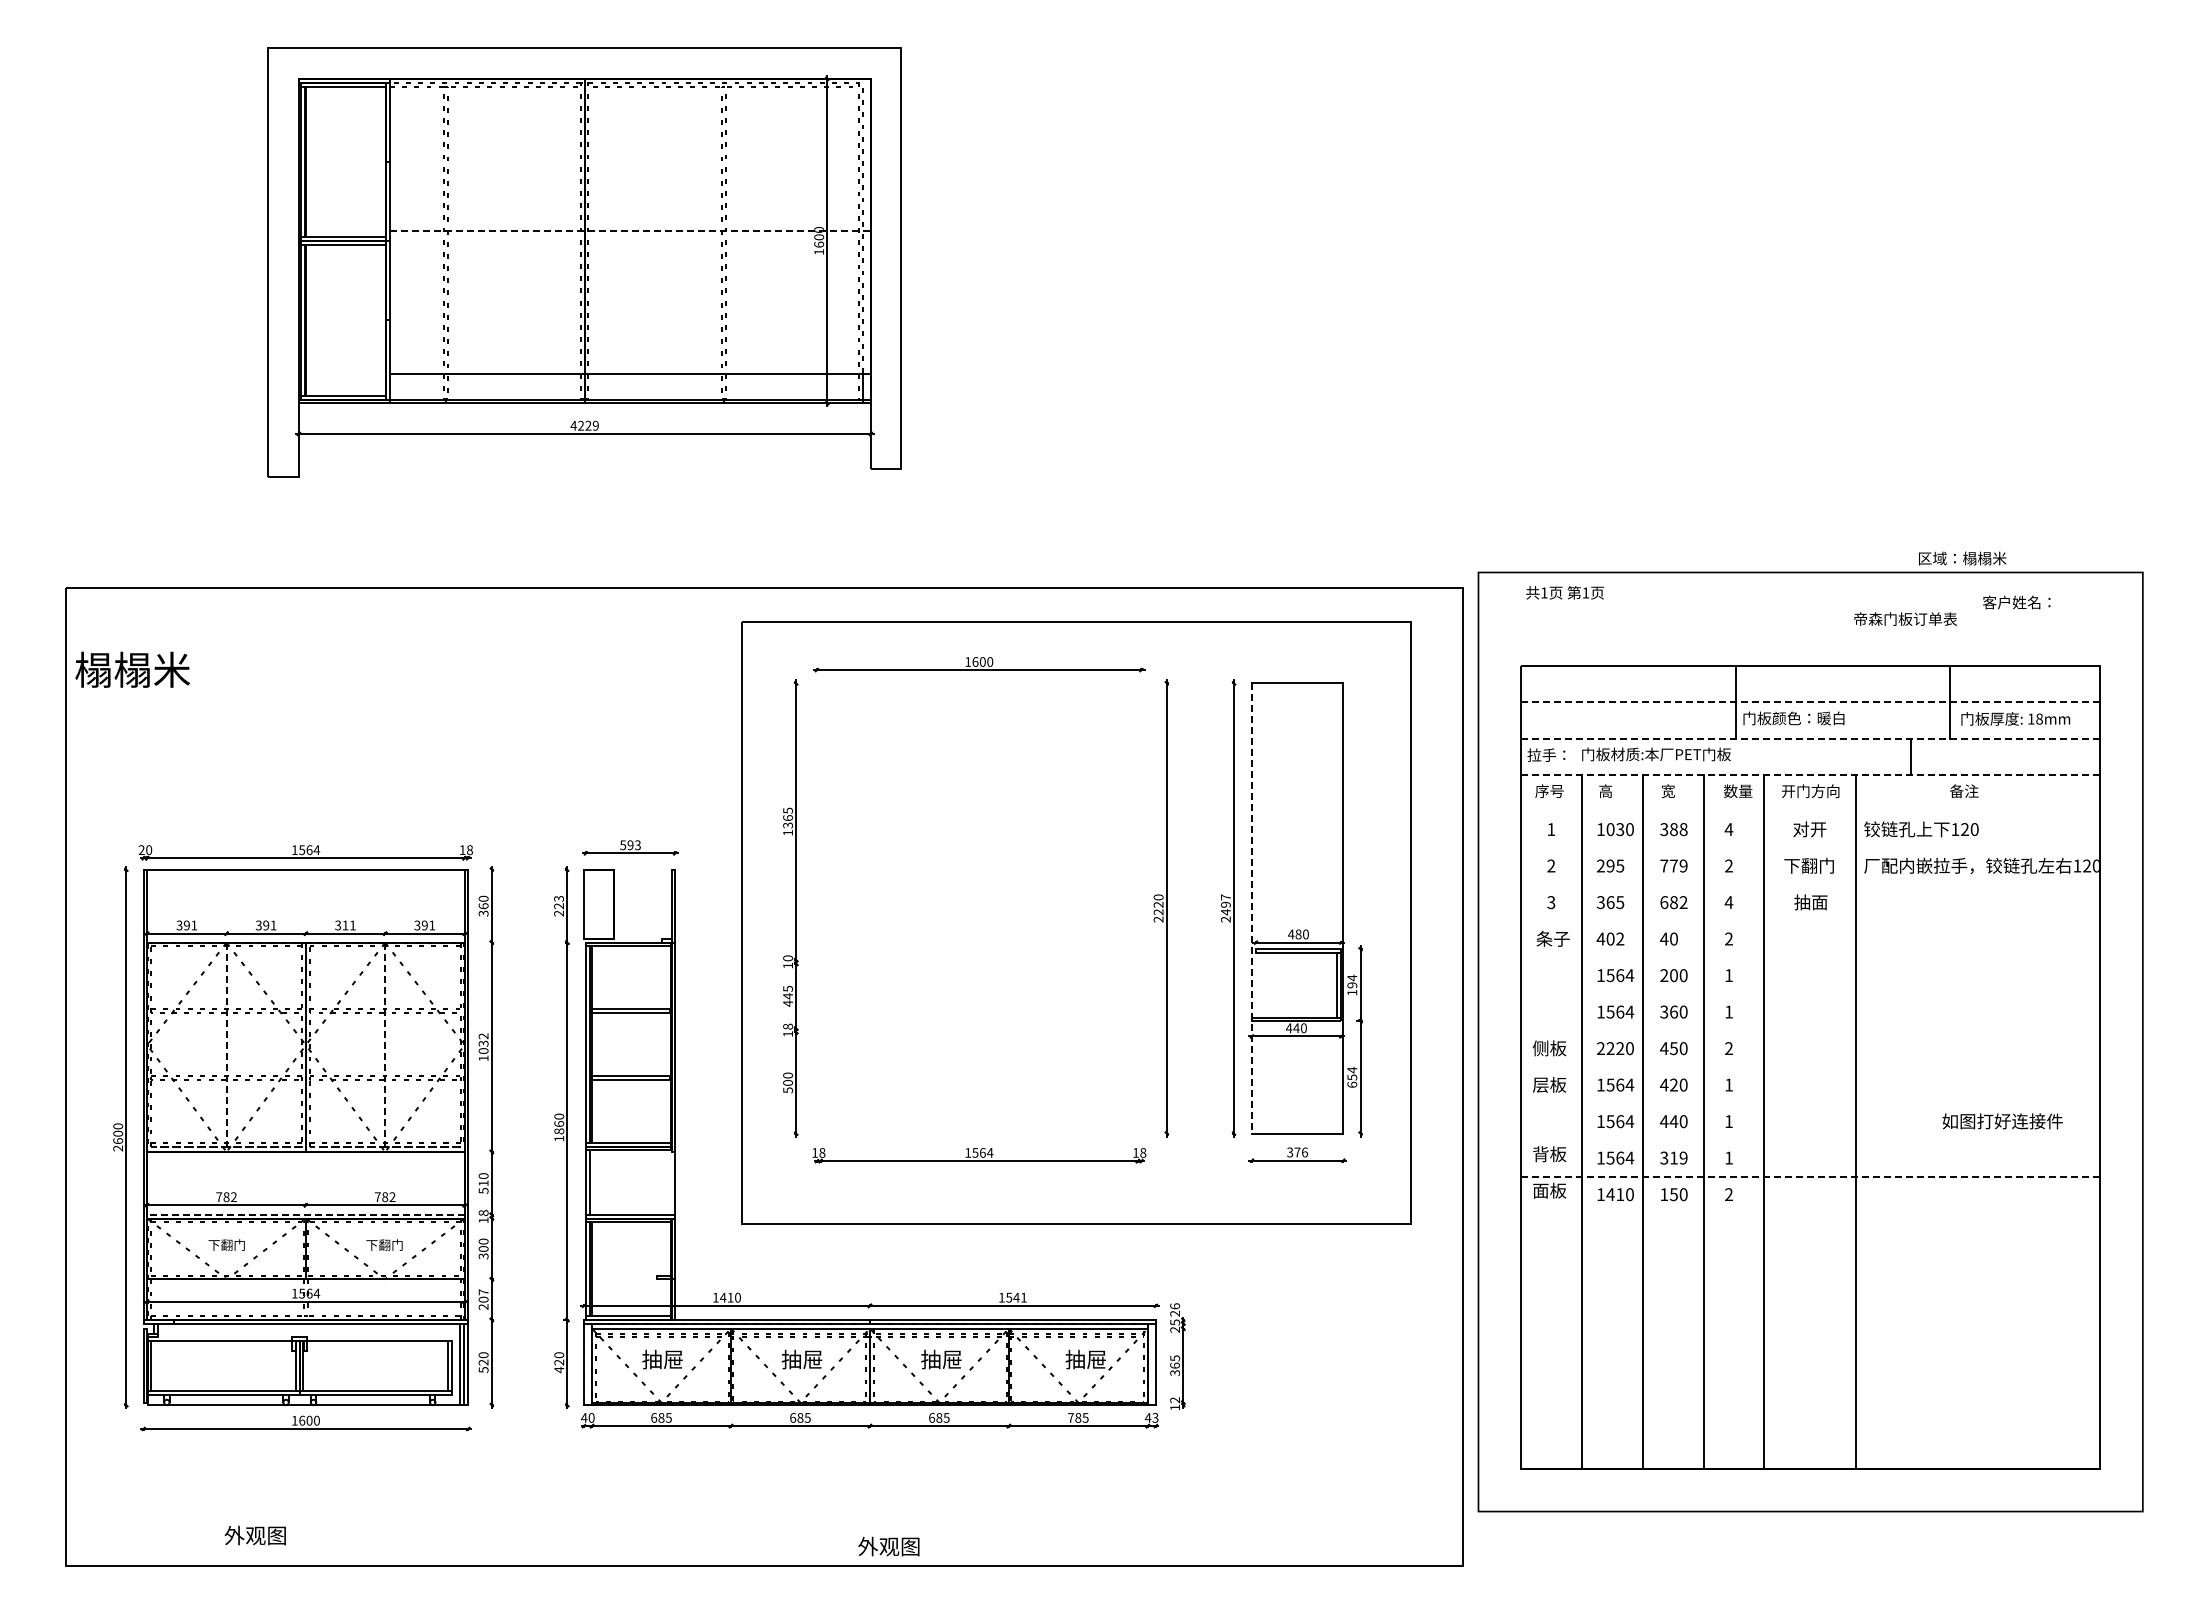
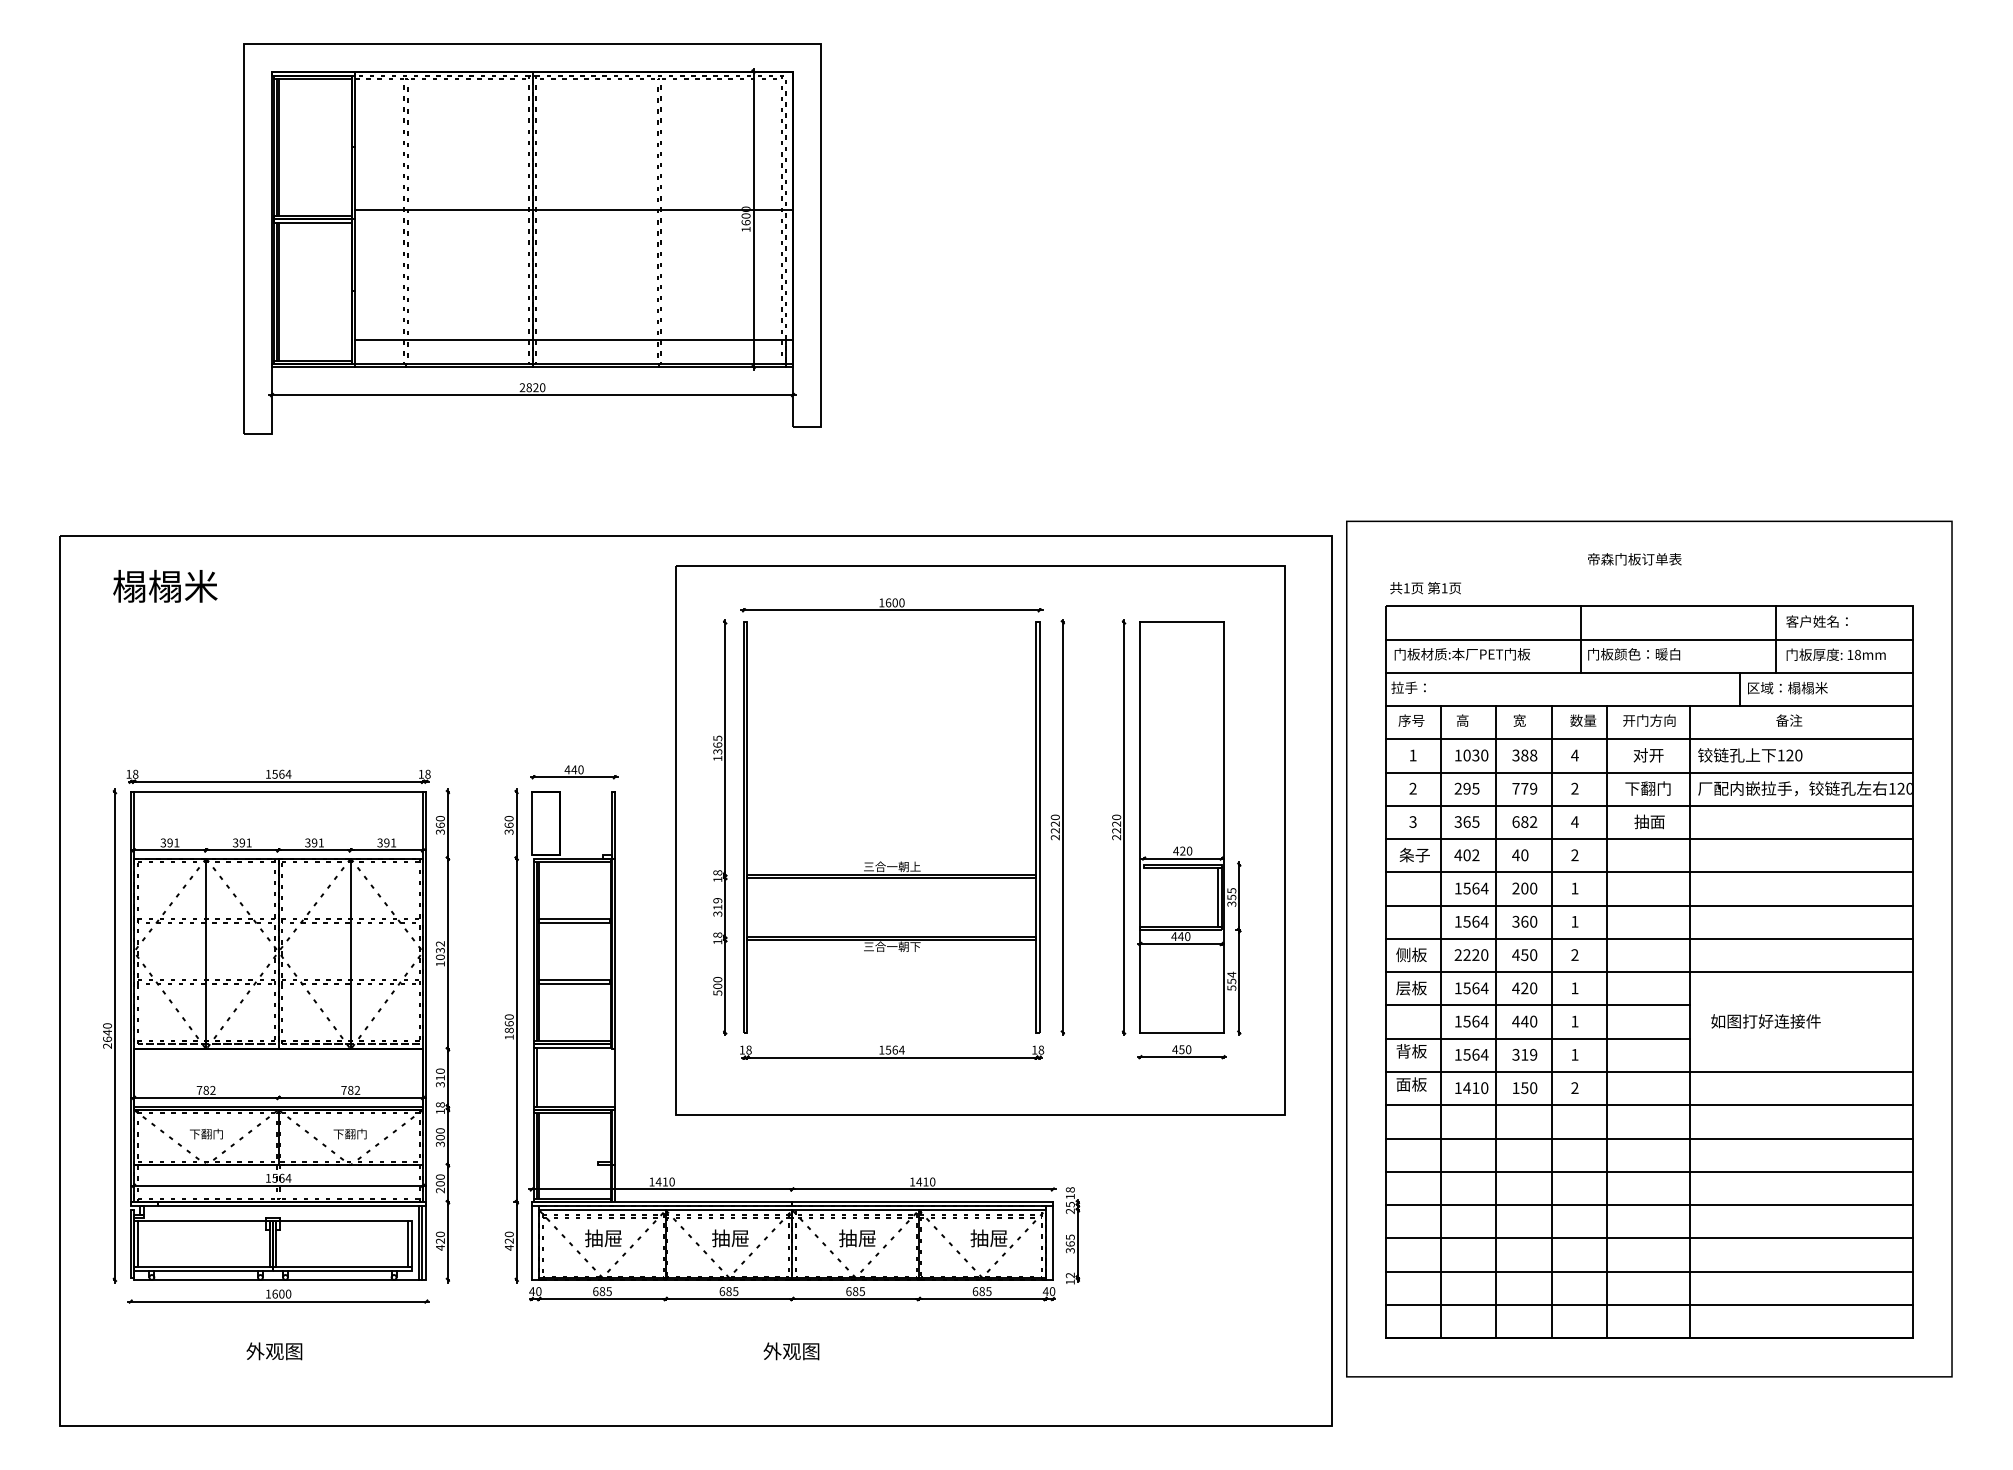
line: (630, 230) -> (574, 209), dashed -> solid
text: (584, 425) -> (532, 387), 4229 -> 2820
text: (1962, 558) -> (1787, 688), moved
text: (1564, 592) -> (1425, 587), moved
text: (2016, 602) -> (1816, 621), moved
text: (1905, 618) -> (1634, 558), moved
text: (132, 669) -> (165, 586), moved
line: (1810, 702) -> (1649, 639), dashed -> solid
line: (1810, 738) -> (1649, 672), dashed -> solid
text: (1656, 754) -> (1462, 654), moved
line: (1810, 775) -> (1649, 706), dashed -> solid
line: (1810, 811) -> (1649, 739), added
text: (630, 845) -> (574, 770), 593 -> 440
line: (1810, 848) -> (1649, 772), added
text: (145, 849) -> (132, 773), 20 -> 18
line: (1810, 884) -> (1649, 805), added
text: (1225, 904) -> (1116, 823), 2497 -> 2220
text: (558, 905) -> (508, 824), 223 -> 360
line: (1251, 909) -> (1139, 828), dashed -> solid
line: (1810, 921) -> (1649, 839), added
text: (345, 925) -> (314, 842), 311 -> 391
text: (1298, 934) -> (1182, 851), 480 -> 420
part: (989, 945) -> (901, 861), added
line: (1810, 957) -> (1649, 872), added
text: (787, 958) -> (717, 873), 10 -> 18
text: (1352, 984) -> (1231, 896), 194 -> 355
line: (1810, 994) -> (1649, 905), added
text: (788, 995) -> (718, 906), 445 -> 319
line: (1810, 1030) -> (1649, 938), added
line: (226, 1047) -> (206, 954), dashed -> solid
line: (385, 1047) -> (351, 954), dashed -> solid
line: (1810, 1067) -> (1649, 972), added
text: (1352, 1084) -> (1231, 987), 654 -> 554
line: (1688, 1103) -> (1538, 1005), added
text: (2002, 1121) -> (1765, 1021), moved
text: (118, 1133) -> (107, 1032), 2600 -> 2640
line: (1688, 1140) -> (1538, 1038), added
text: (1296, 1152) -> (1180, 1049), 376 -> 450
line: (1810, 1176) -> (1649, 1071), dashed -> solid
text: (482, 1190) -> (439, 1084), 510 -> 310
line: (1810, 1213) -> (1649, 1105), added
line: (305, 1214) -> (278, 1106), dashed -> solid
line: (1810, 1249) -> (1649, 1138), added
line: (1810, 1286) -> (1649, 1171), added
text: (483, 1292) -> (440, 1177), 207 -> 200
text: (1015, 1297) -> (924, 1181), 1541 -> 1410
text: (1174, 1309) -> (1069, 1192), 26 -> 18
line: (1810, 1322) -> (1649, 1204), added
line: (1810, 1359) -> (1649, 1238), added
text: (483, 1369) -> (440, 1247), 520 -> 420
line: (1810, 1395) -> (1649, 1271), added
text: (1070, 1417) -> (975, 1291), 785 -> 685
text: (1155, 1417) -> (1052, 1291), 43 -> 40
line: (1810, 1432) -> (1649, 1304), added
text: (254, 1535) -> (273, 1351), moved
text: (888, 1546) -> (791, 1351), moved

